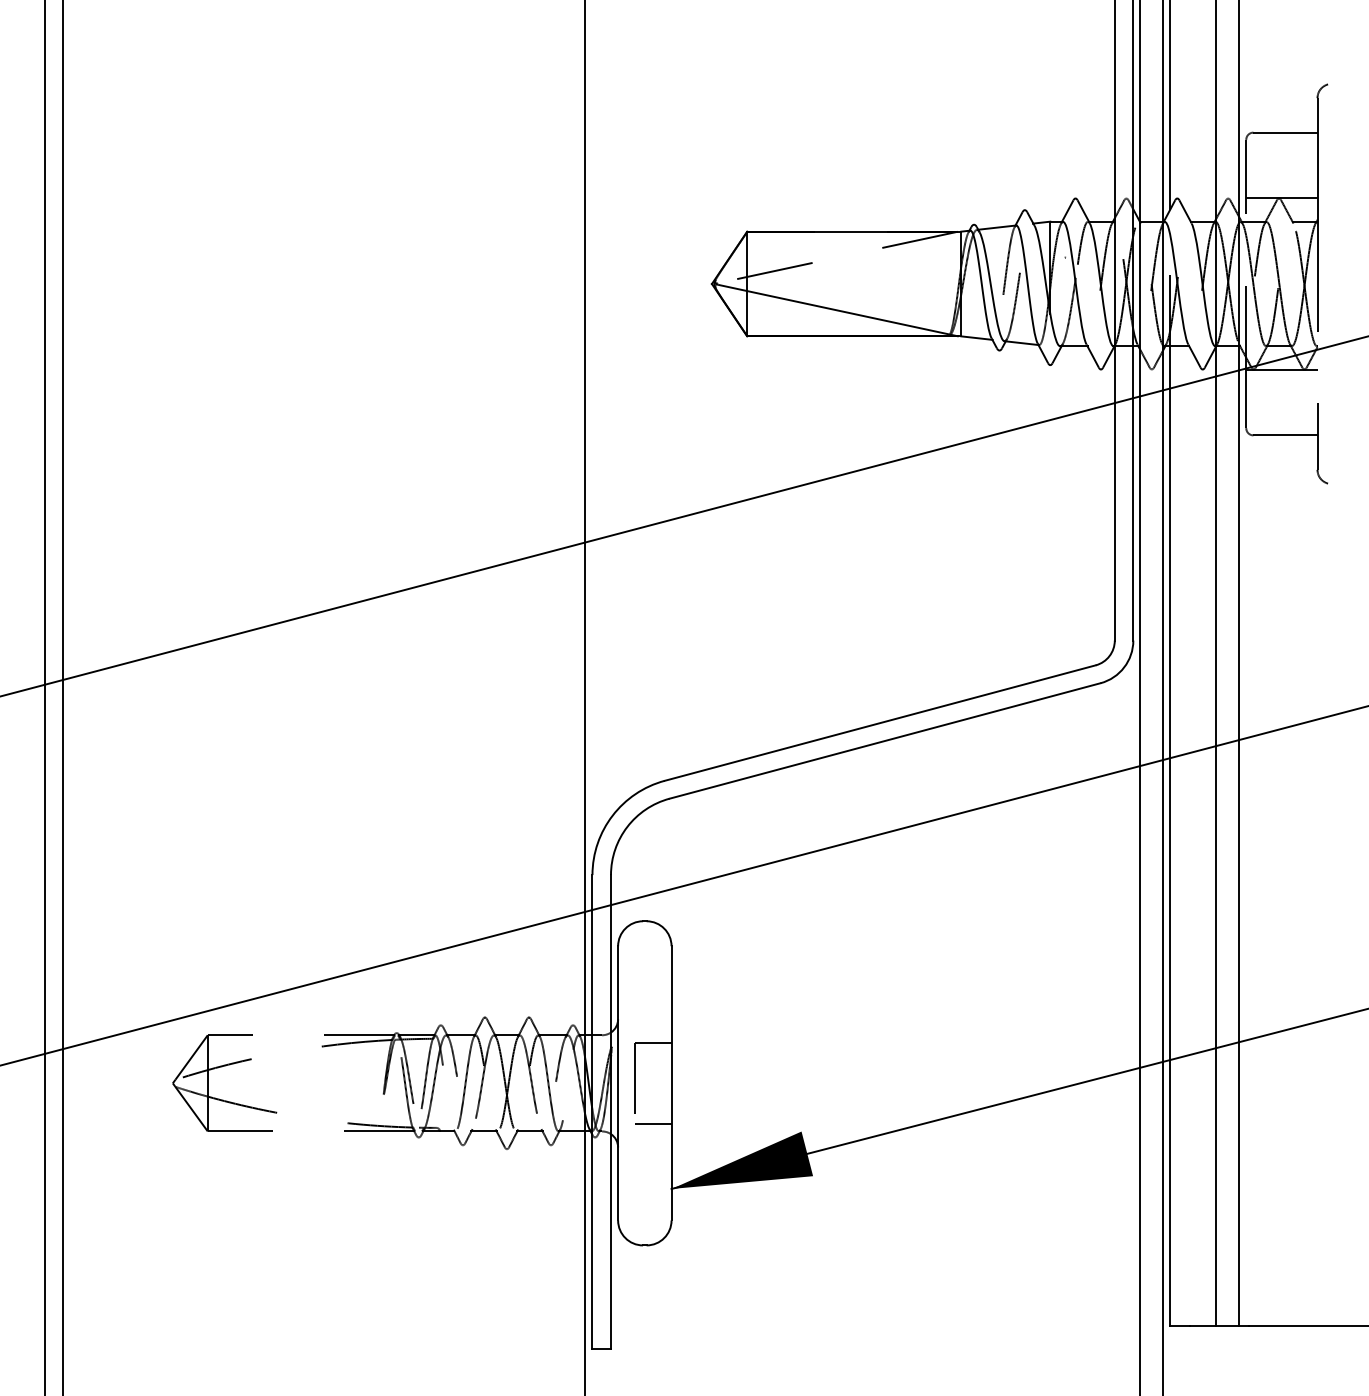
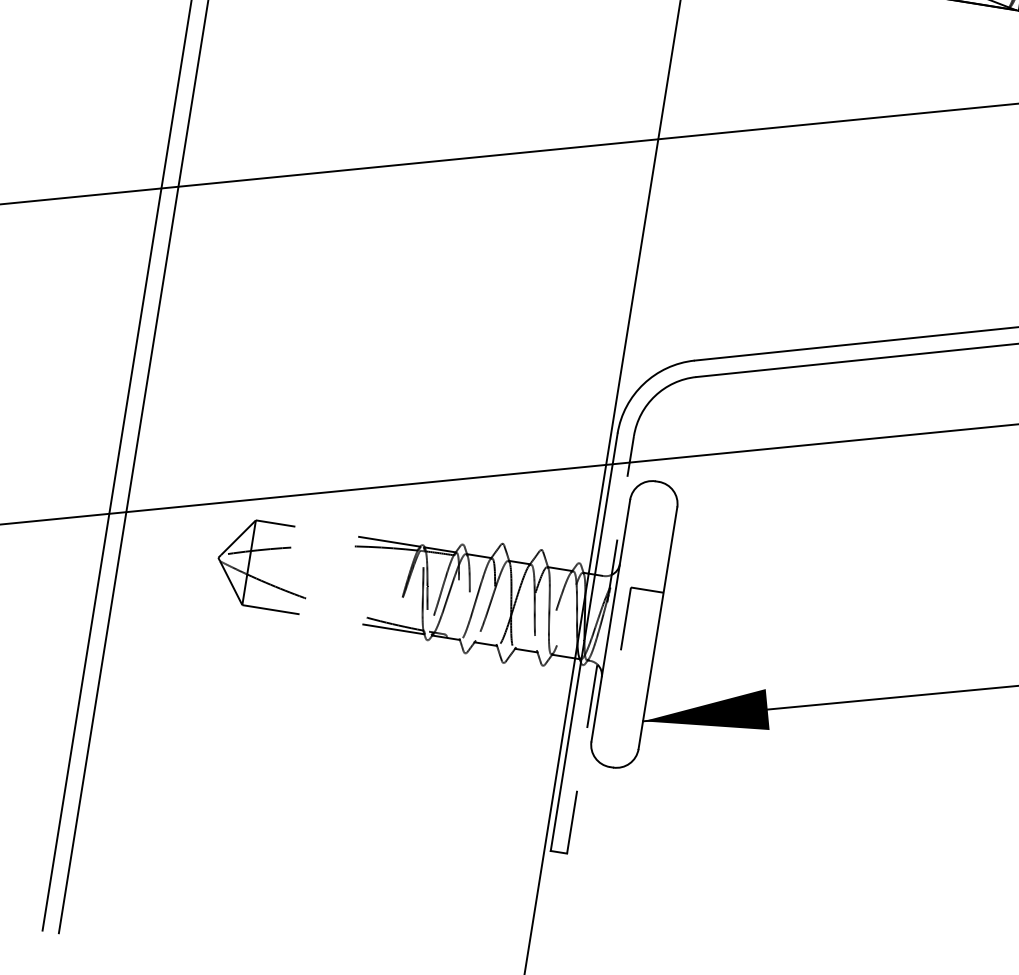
line: (611, 1111) -> (601, 644), solid -> dashed
line: (652, 1123) -> (635, 660), removed

